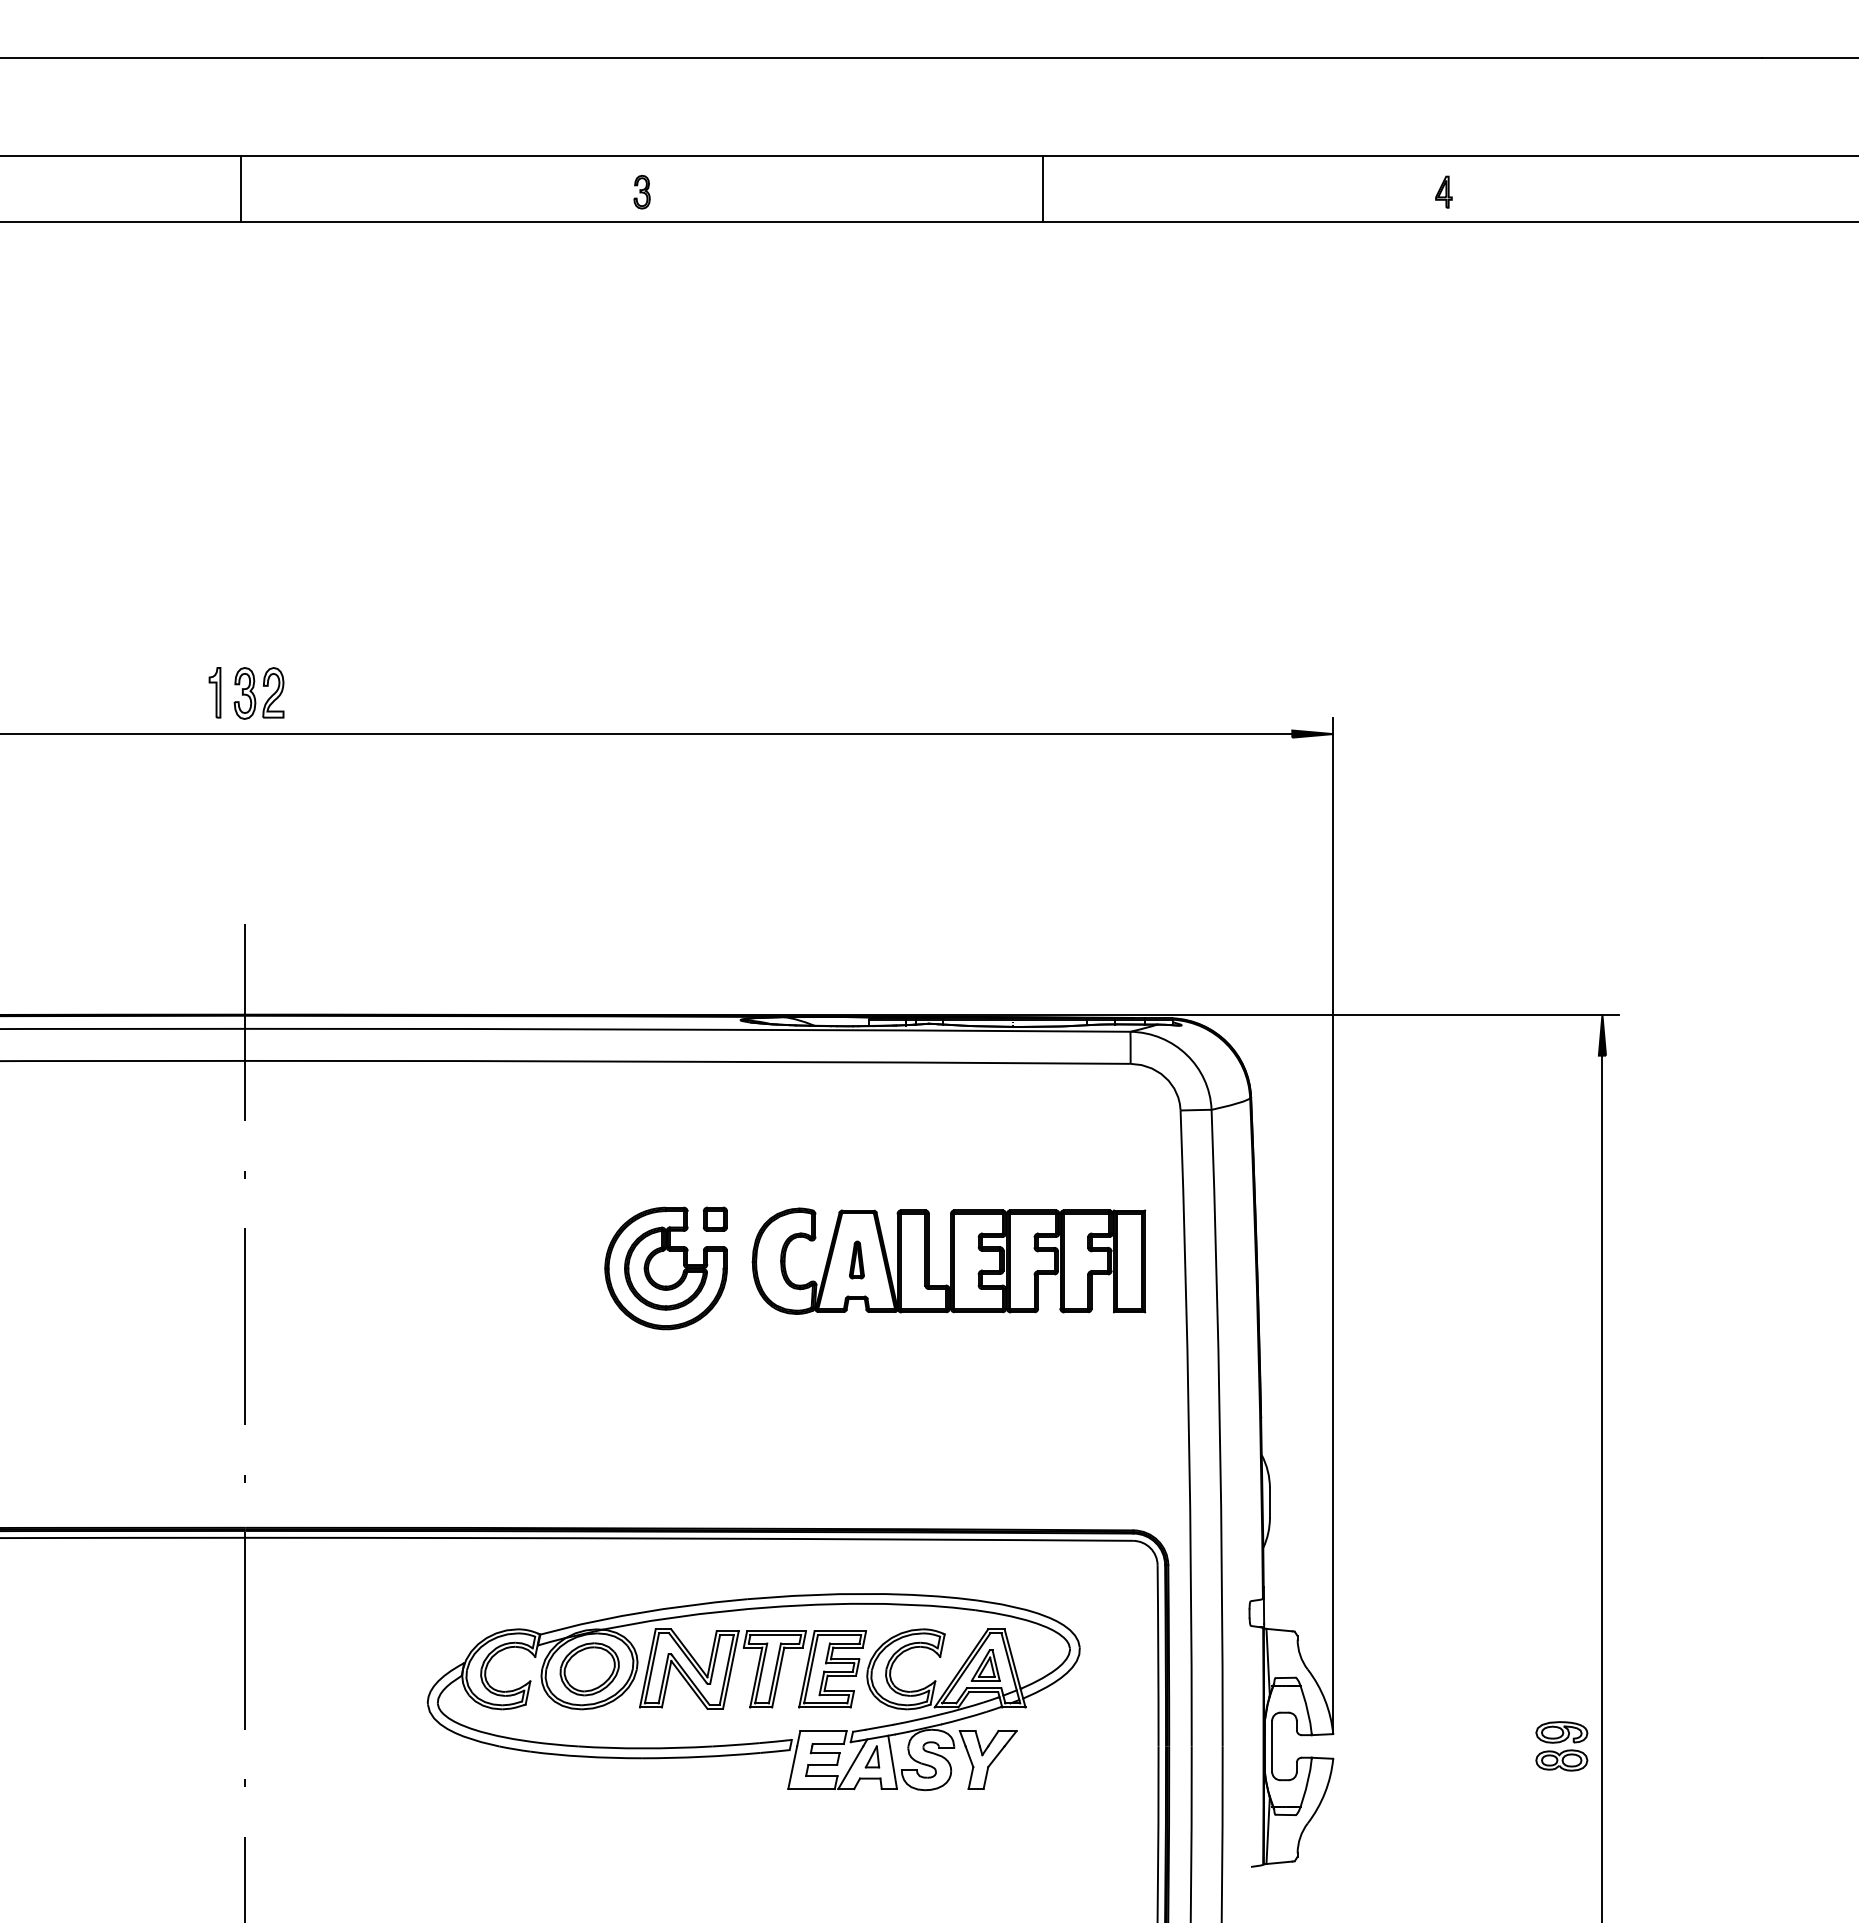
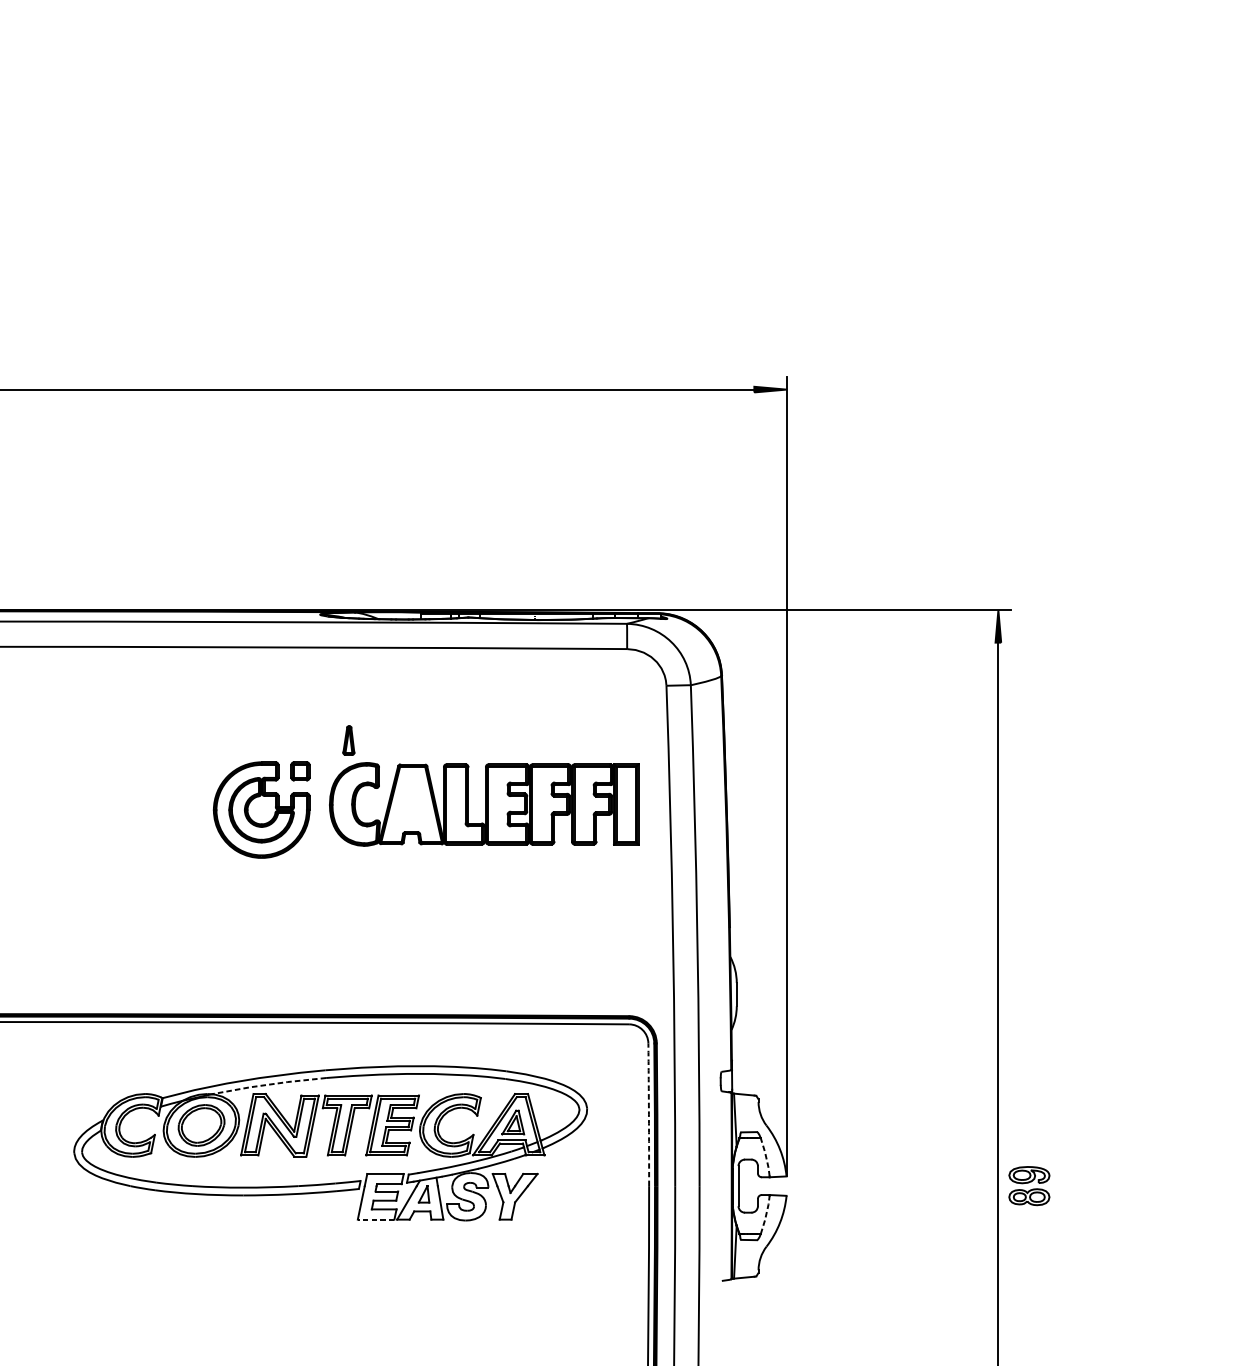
part: (856, 1259) -> (348, 740), moved
line: (675, 1617) -> (269, 1084), solid -> dashed
arc: (1158, 1655) -> (649, 1114), solid -> dashed
line: (1307, 1709) -> (766, 1157), solid -> dashed
part: (1561, 1746) -> (1029, 1186), moved
line: (1307, 1782) -> (766, 1214), solid -> dashed
line: (811, 1789) -> (376, 1220), solid -> dashed

